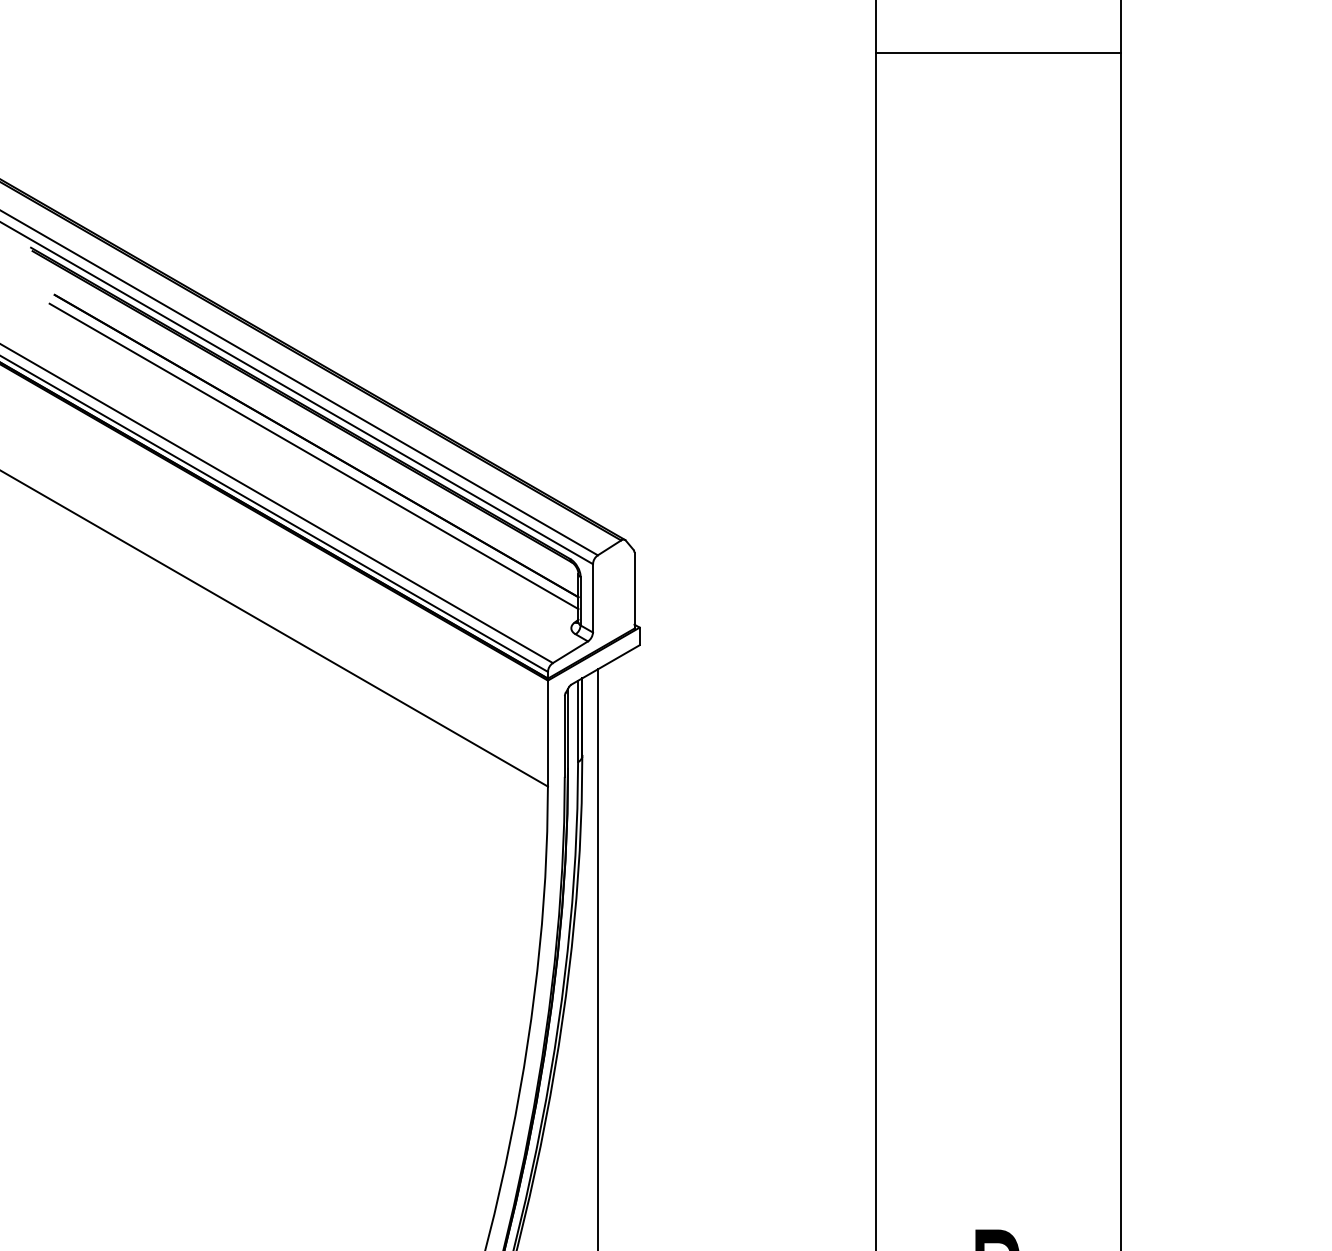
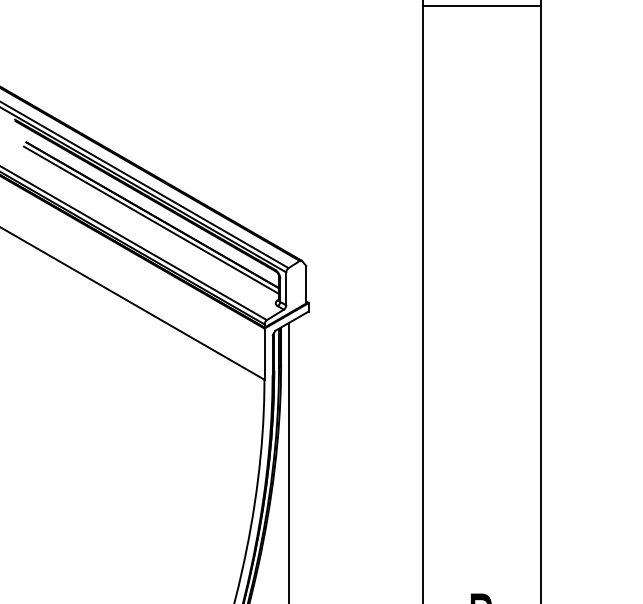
line: (997, 52) -> (481, 5), moved

